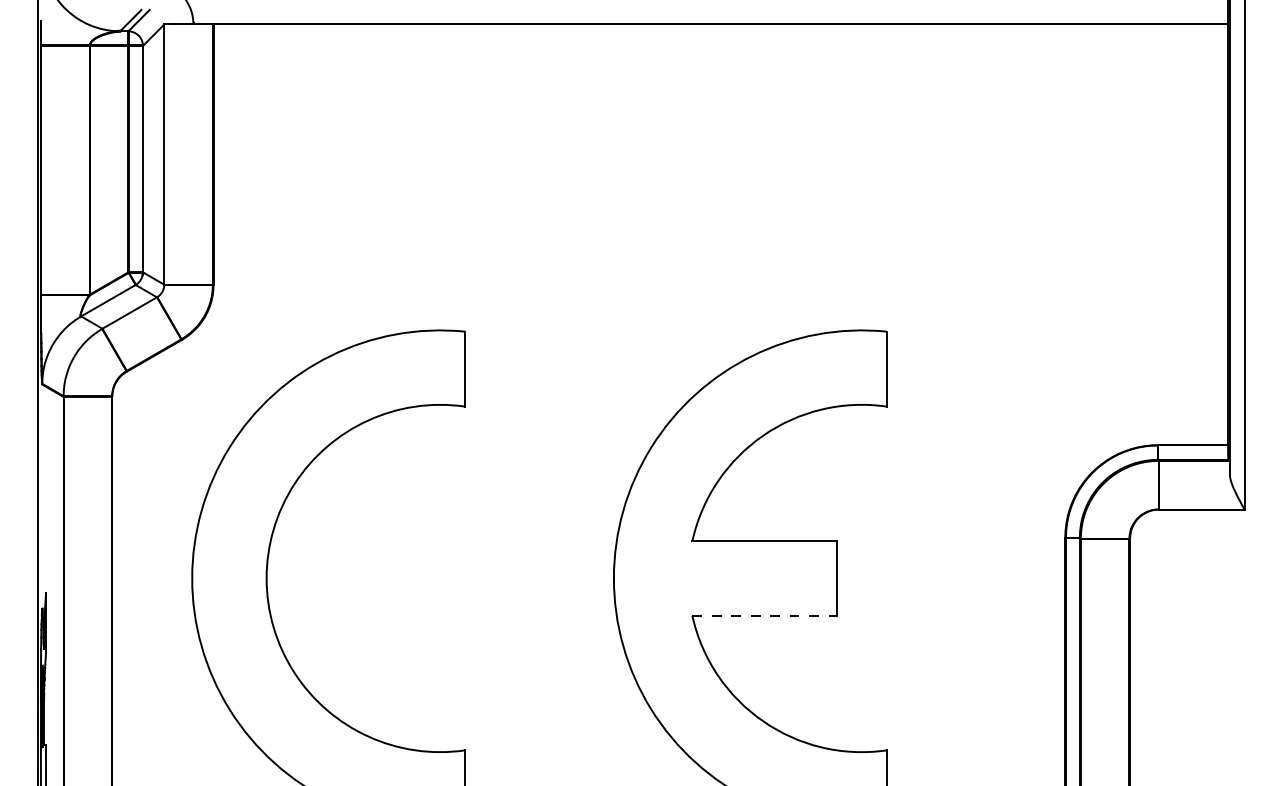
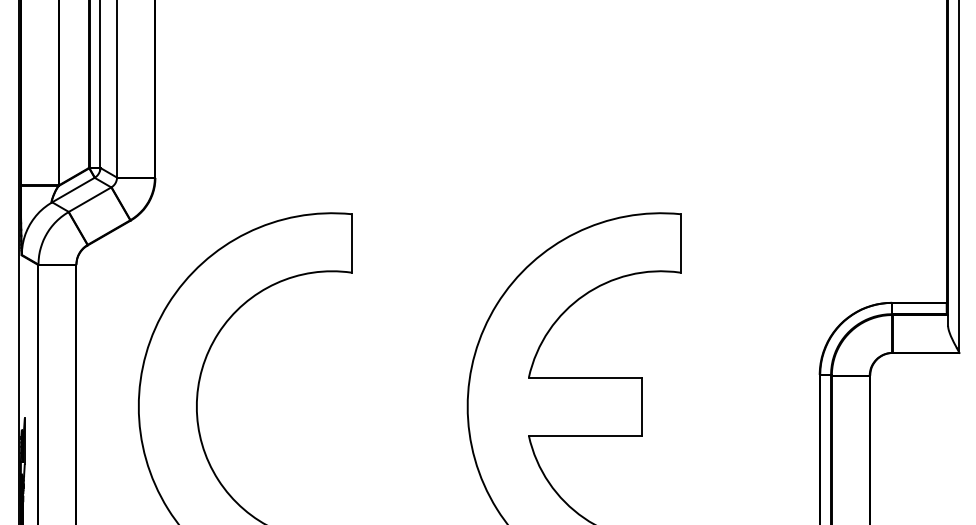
line: (765, 615) -> (585, 435), dashed -> solid

